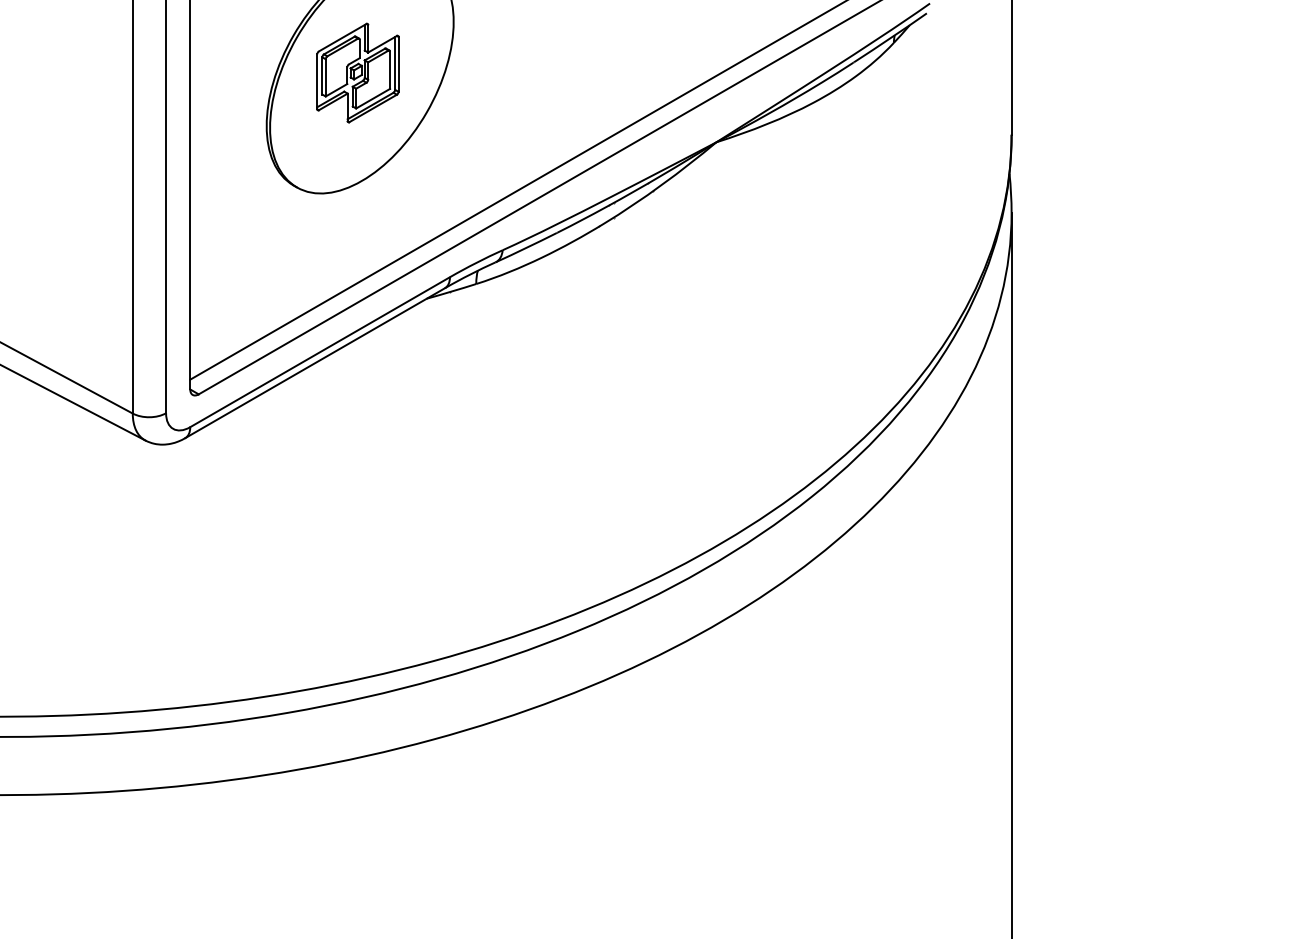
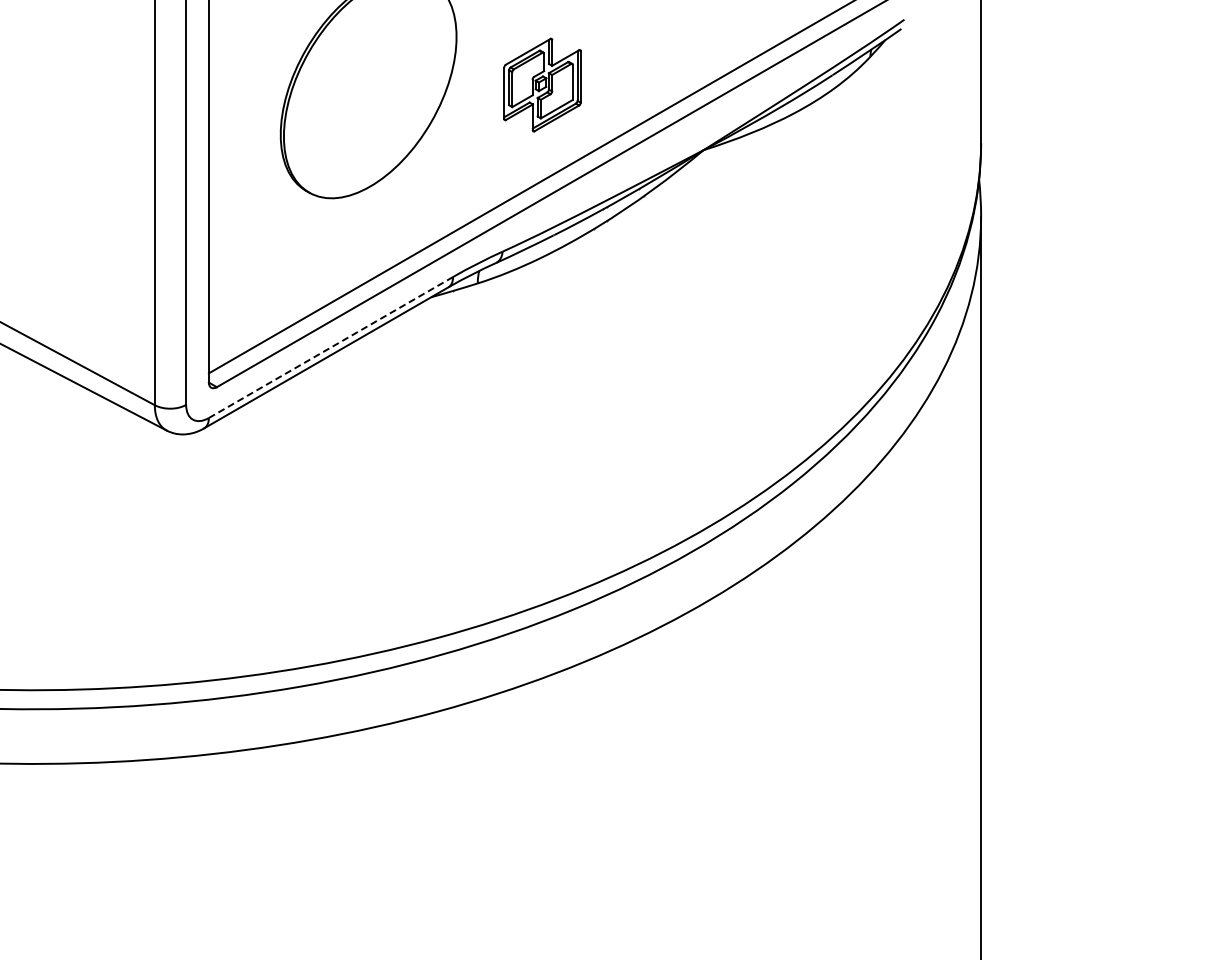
part: (357, 72) -> (542, 84), moved
line: (319, 352) -> (330, 347), solid -> dashed

